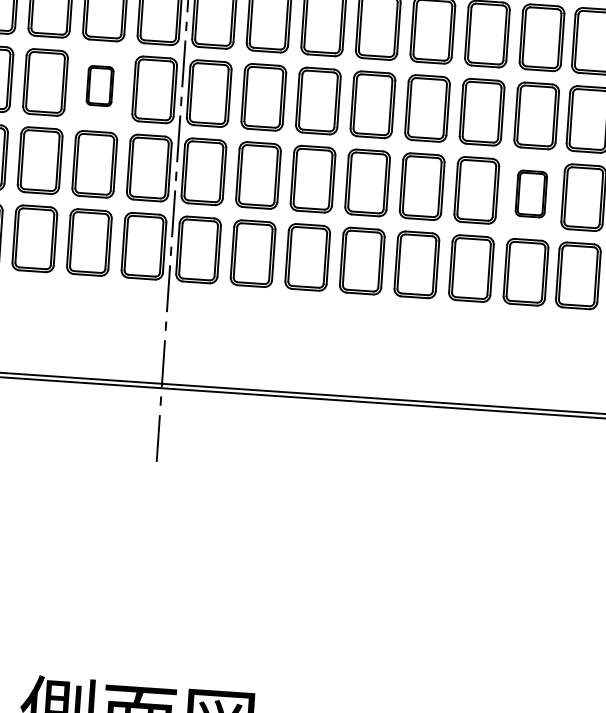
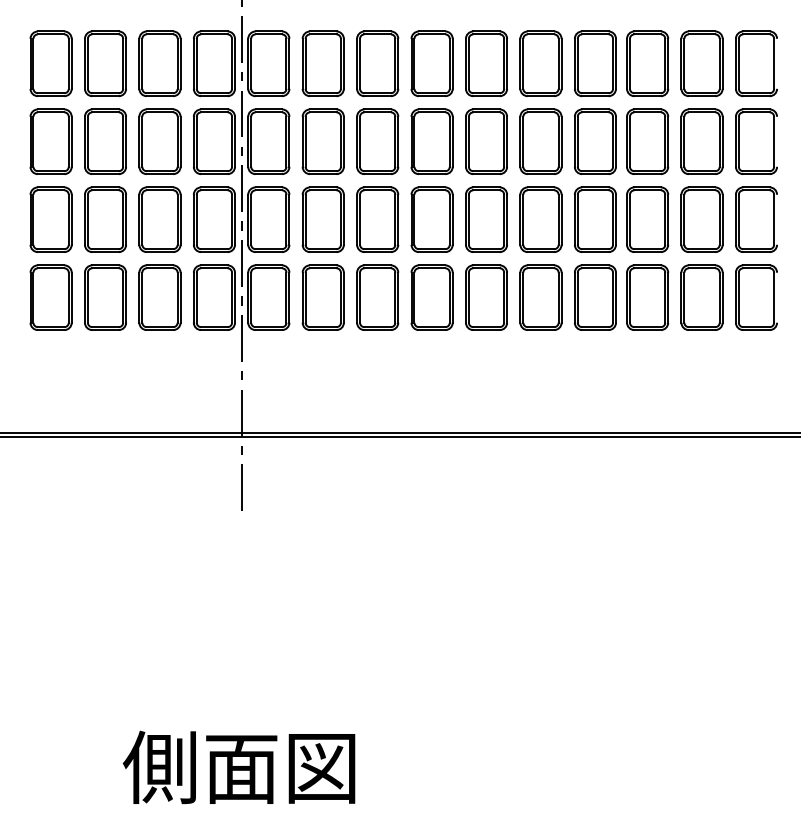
part: (99, 85) -> (159, 141), size x1.67
part: (531, 193) -> (595, 219), size x1.43

